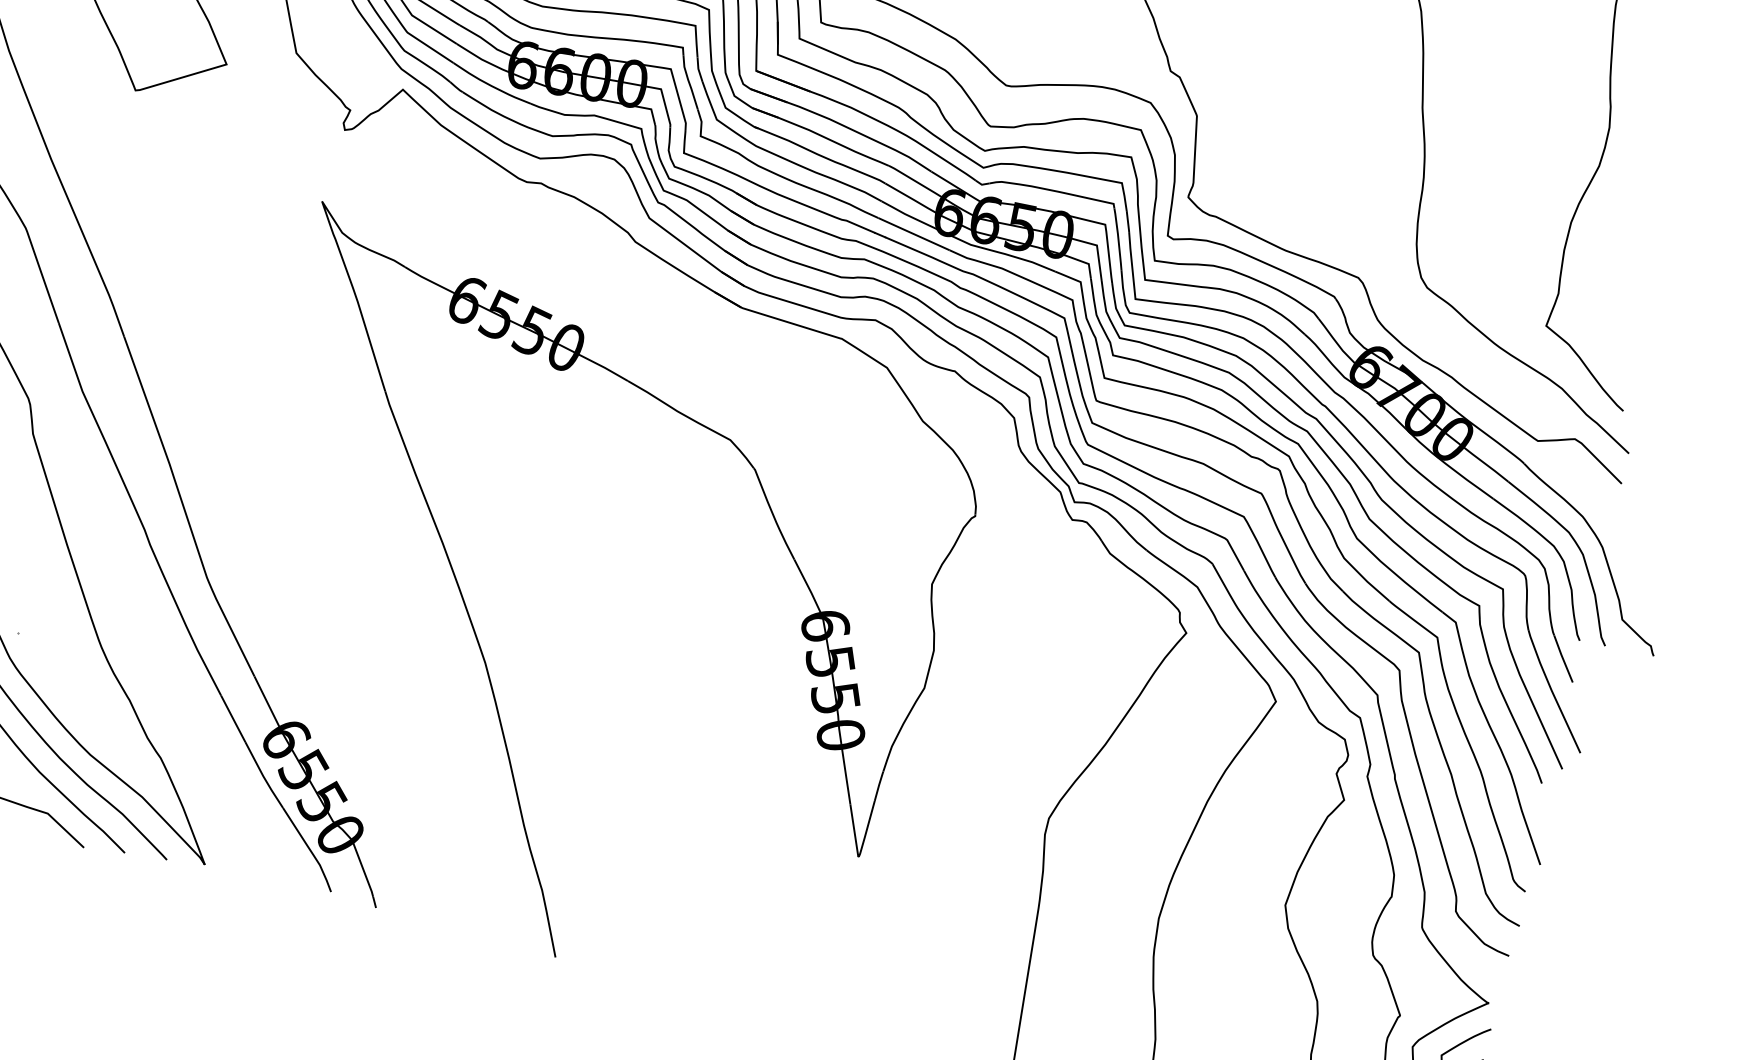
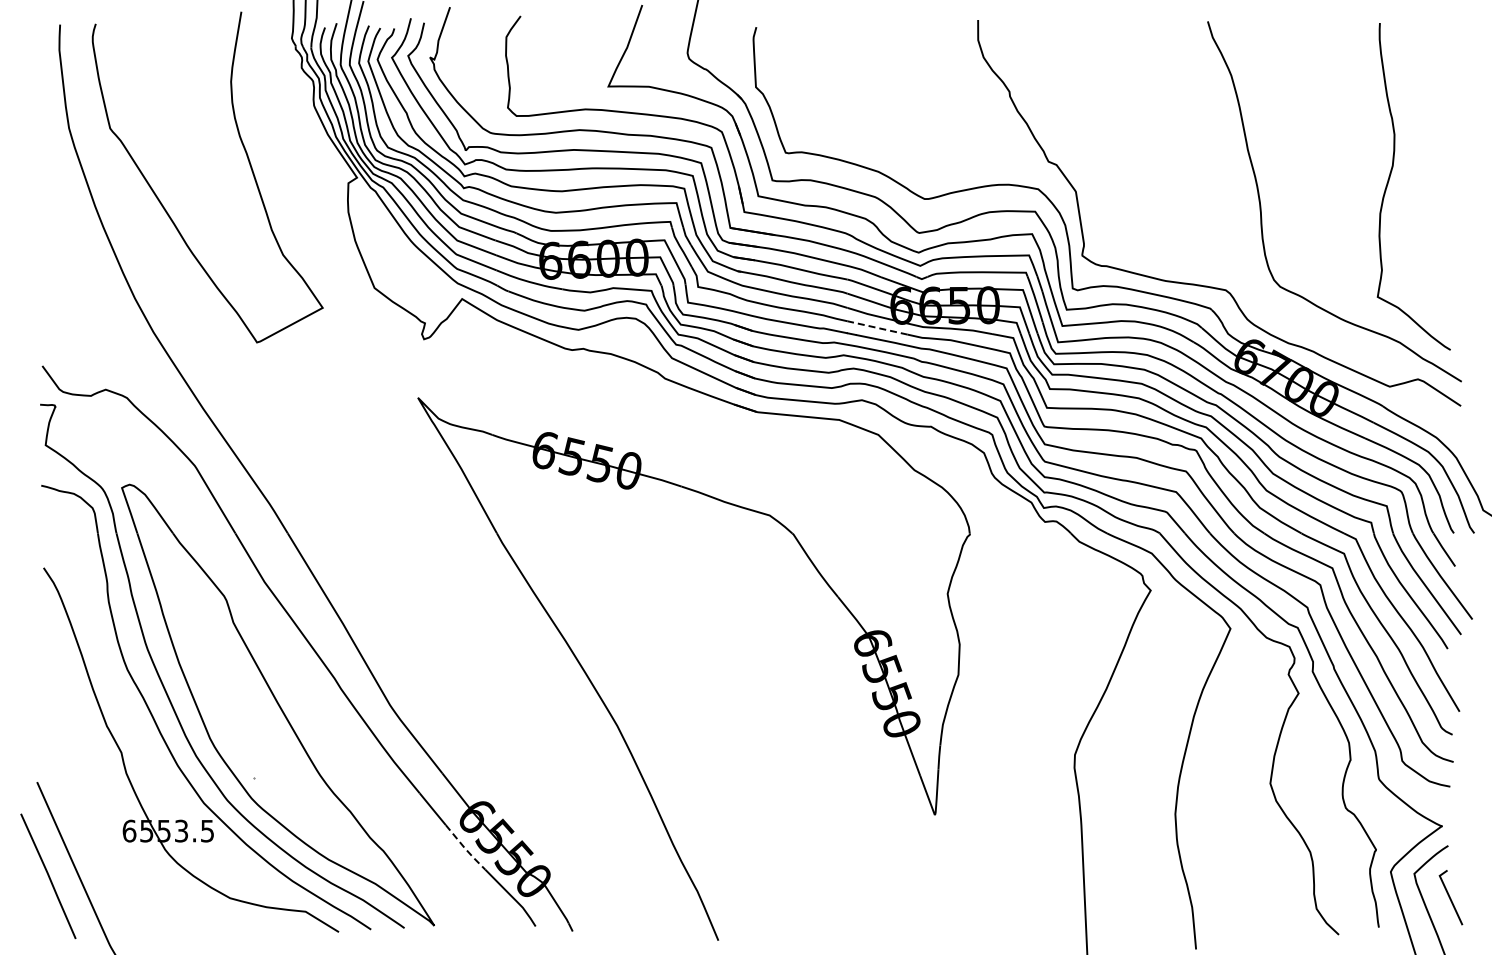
line: (912, 233) -> (876, 327), solid -> dashed
line: (263, 776) -> (465, 848), solid -> dashed

